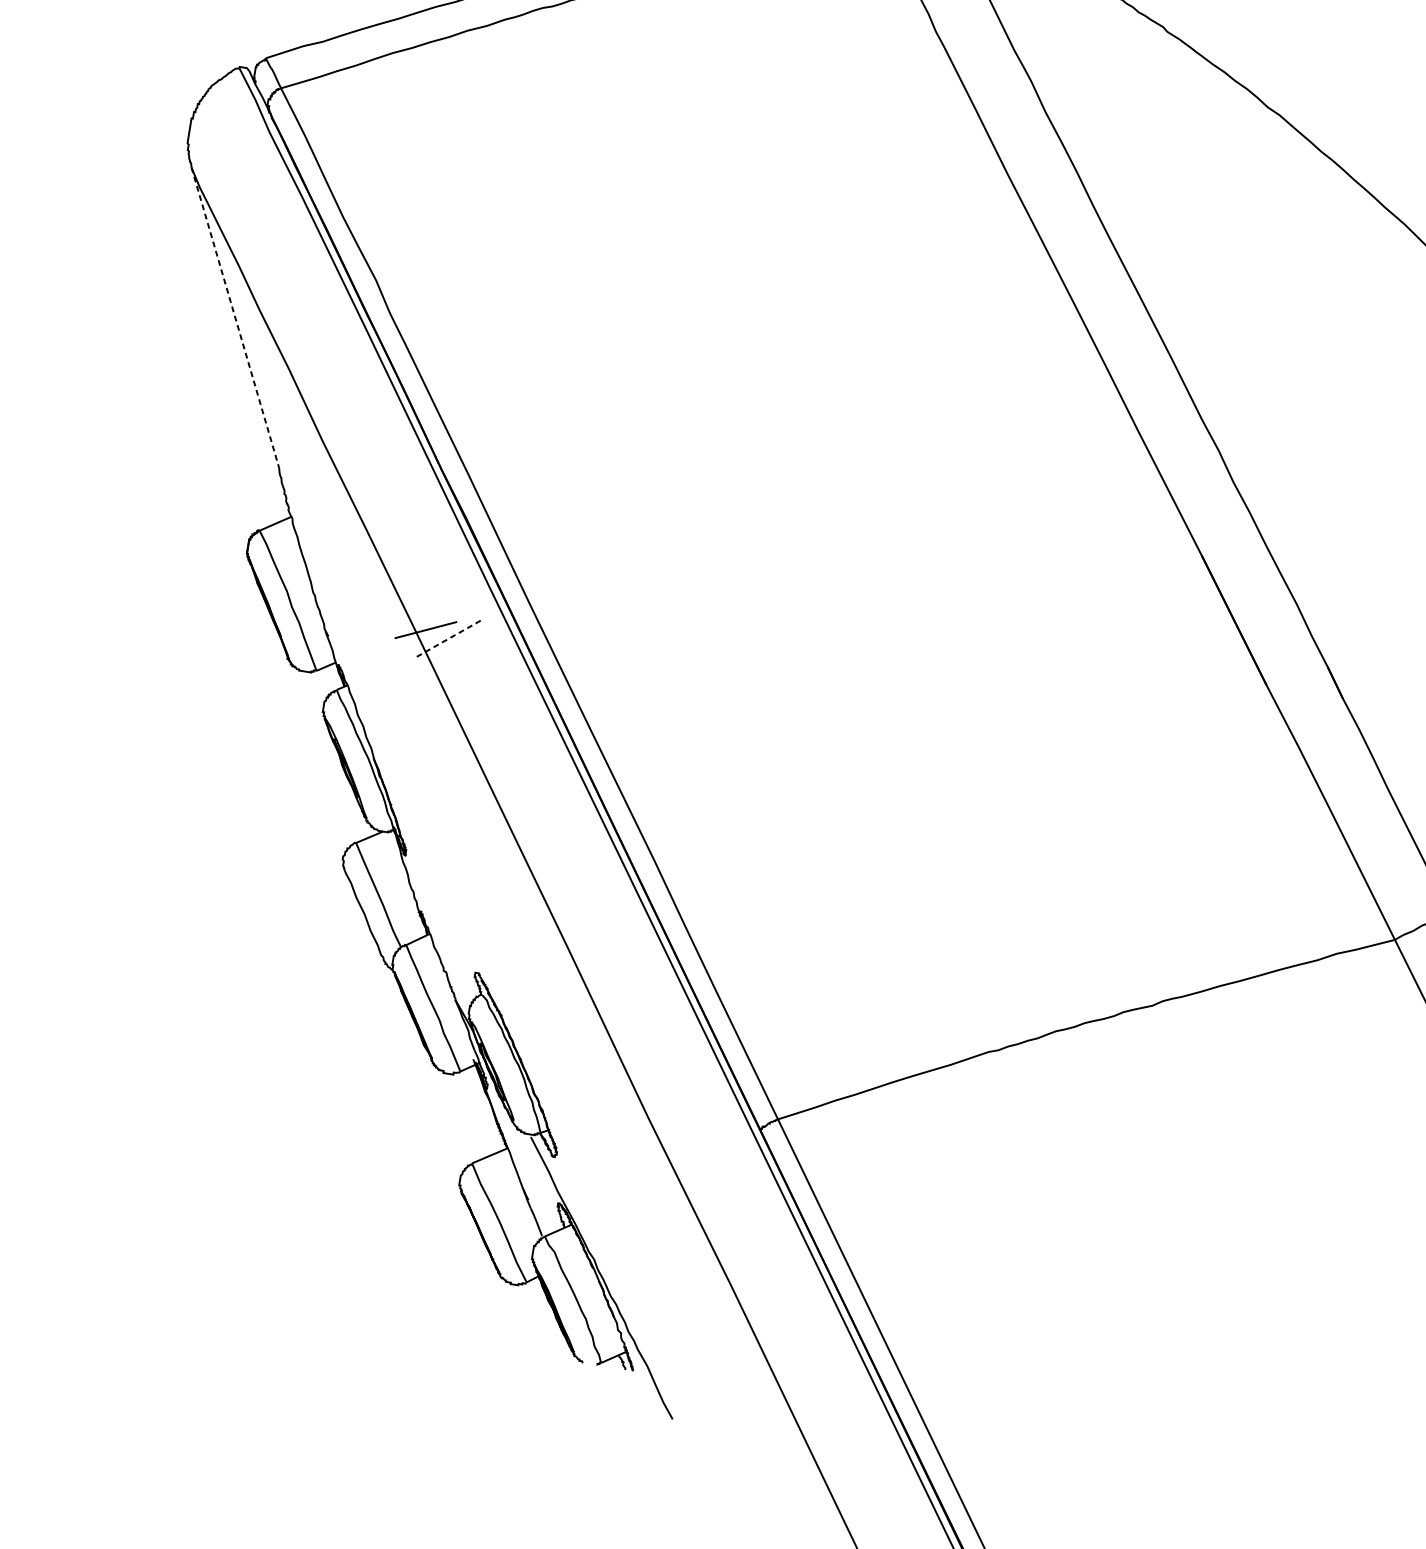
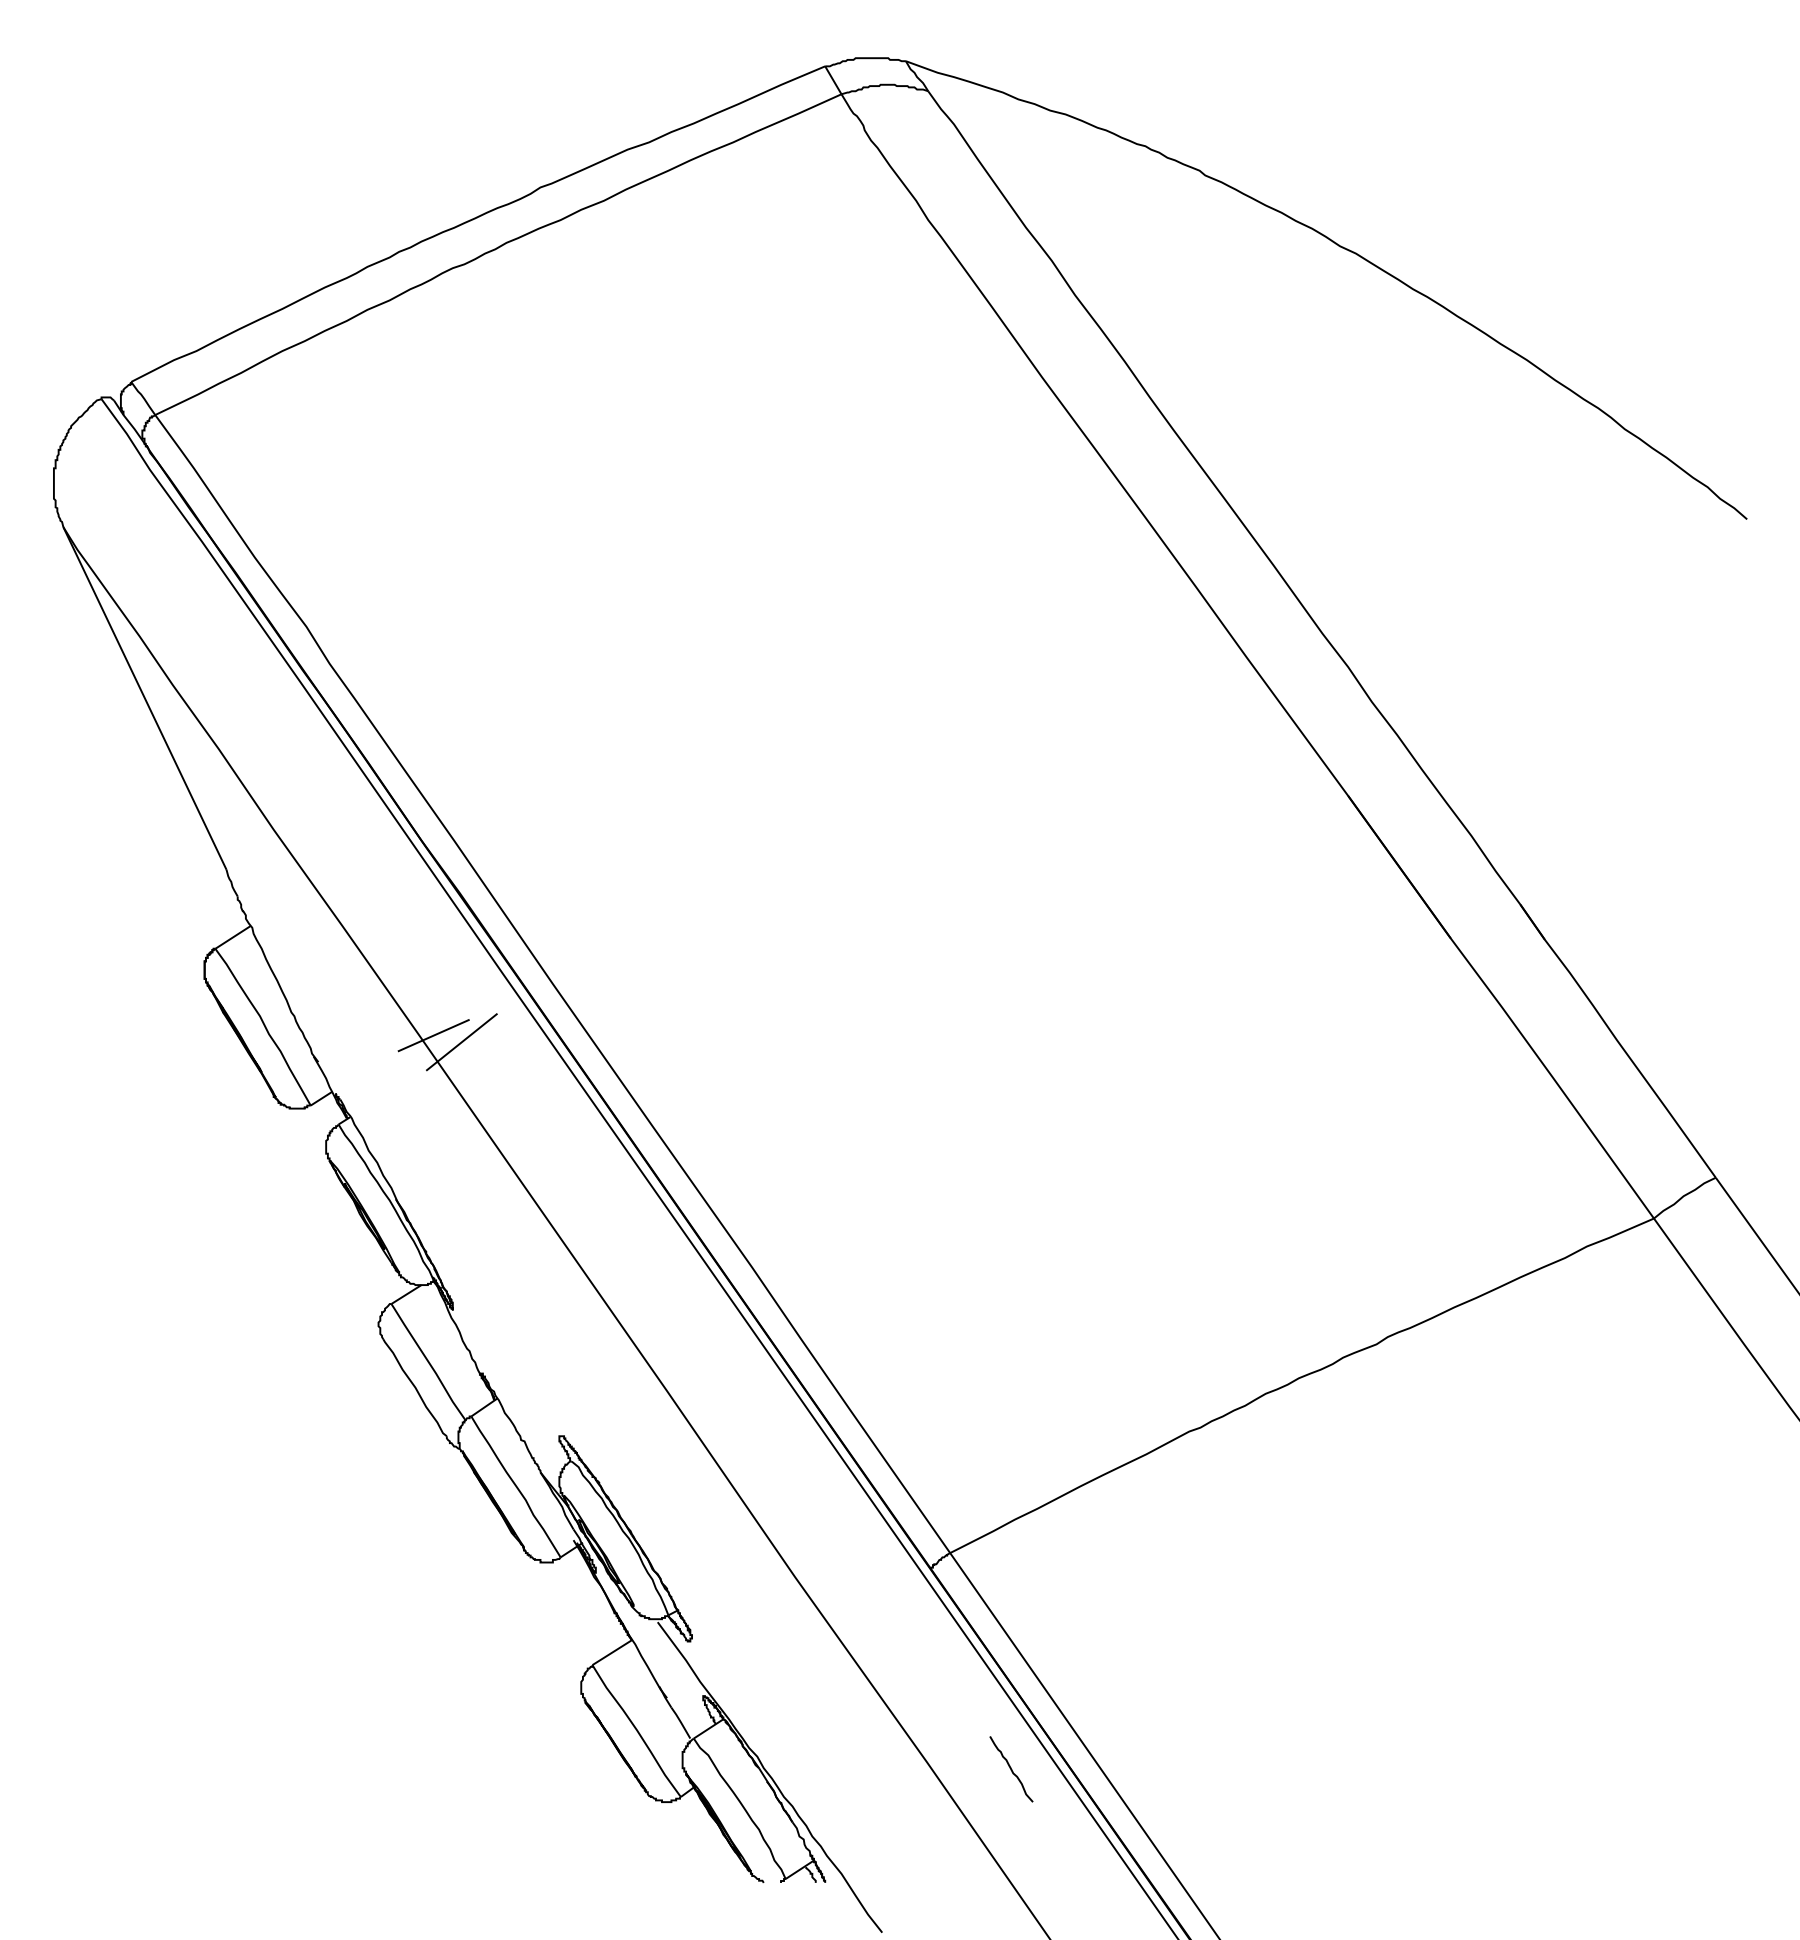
line: (234, 317) -> (144, 698), dashed -> solid
line: (447, 639) -> (461, 1042), dashed -> solid
curve: (799, 1303) -> (1011, 1769), added

